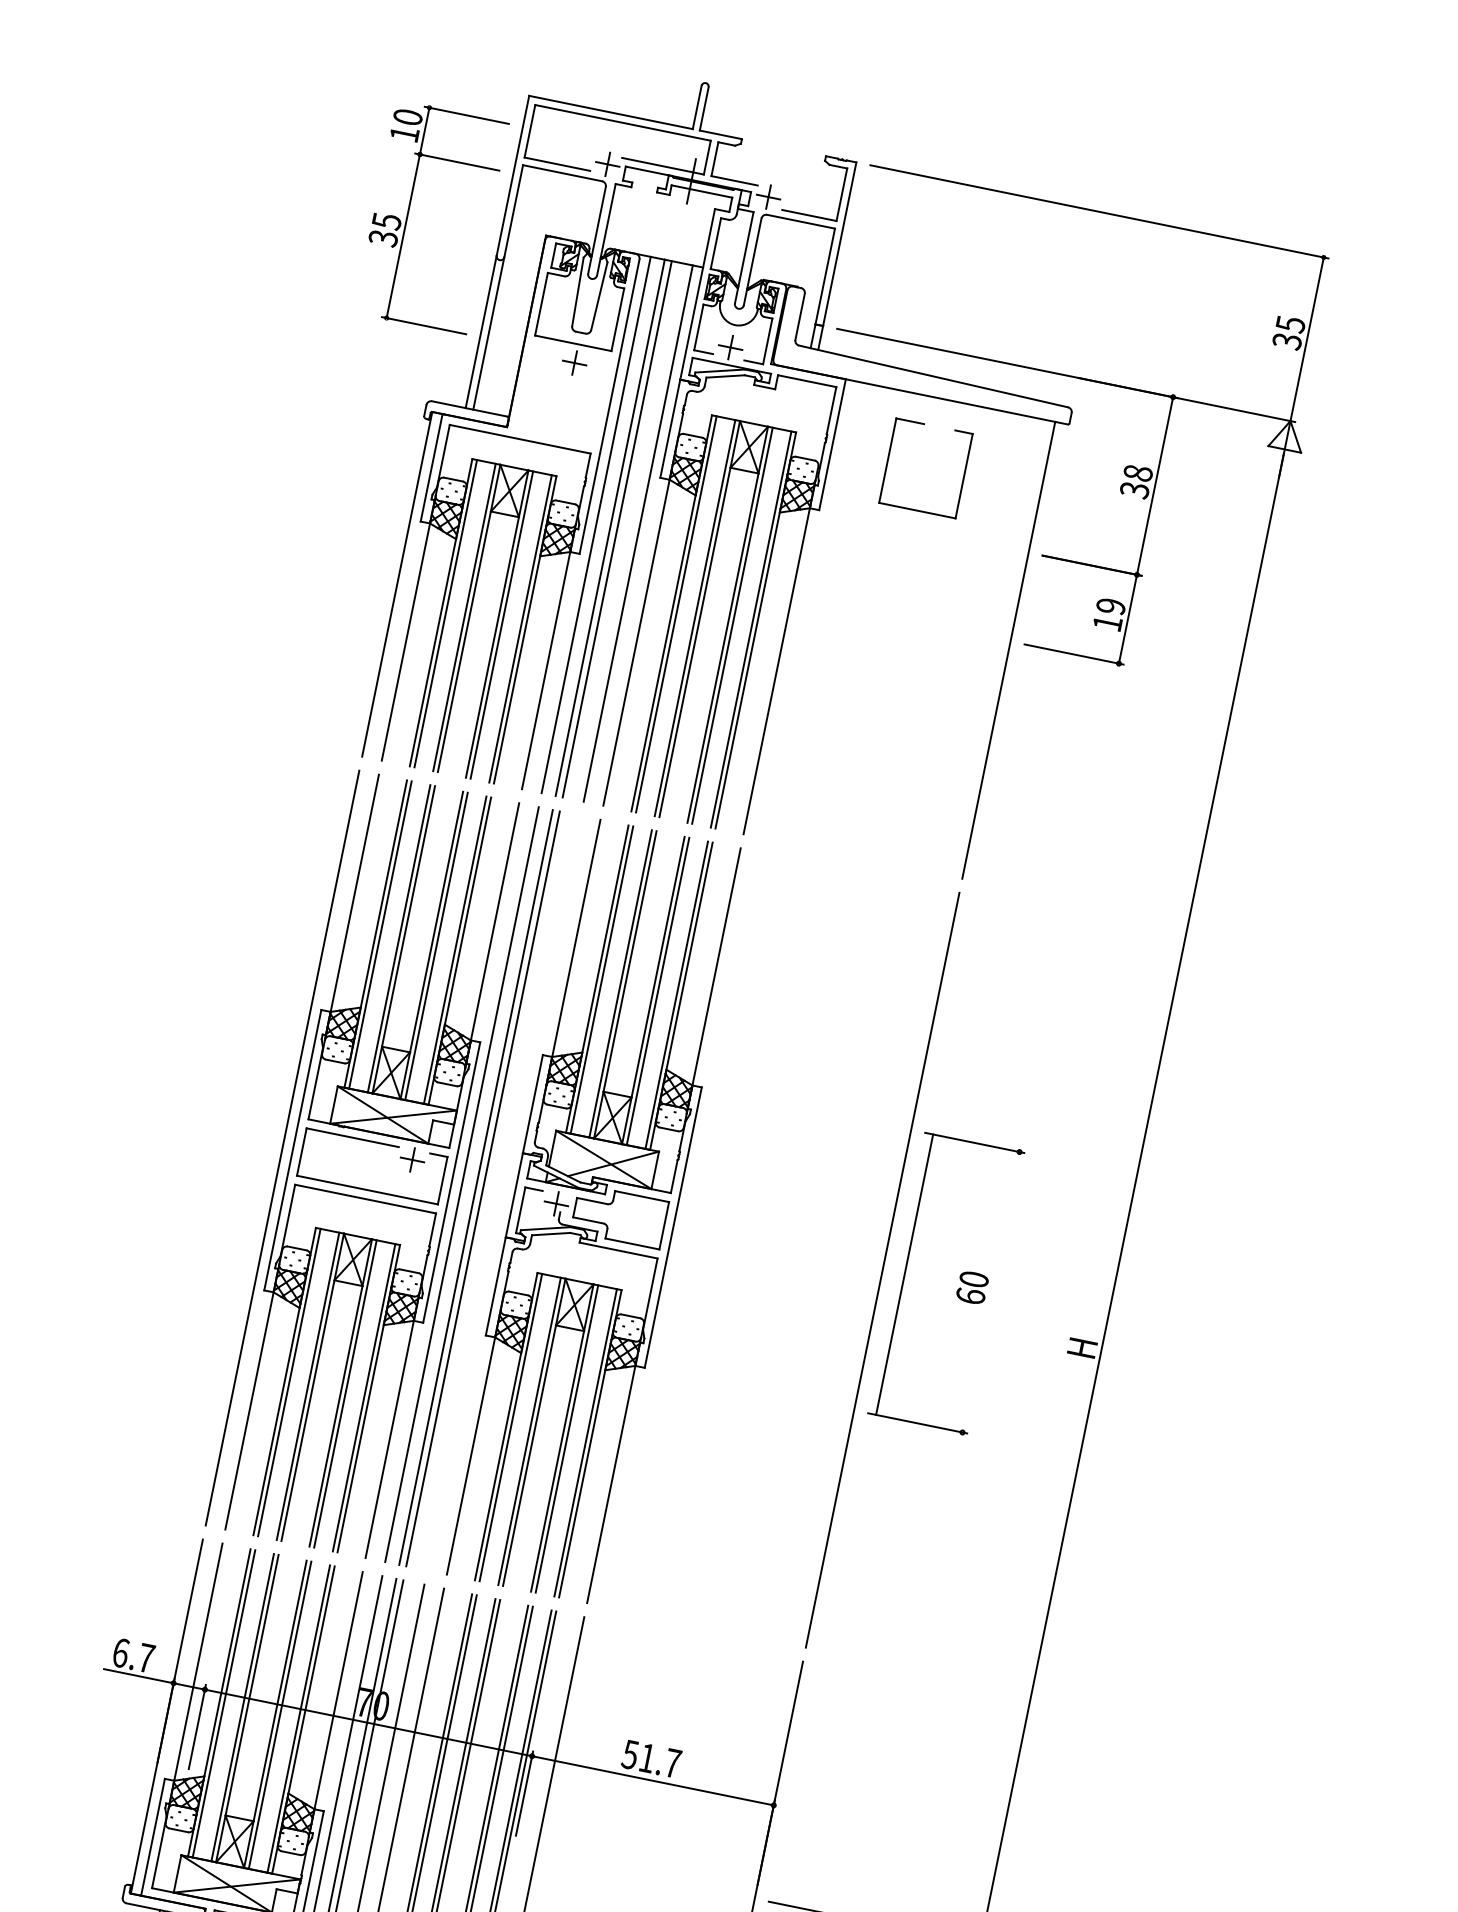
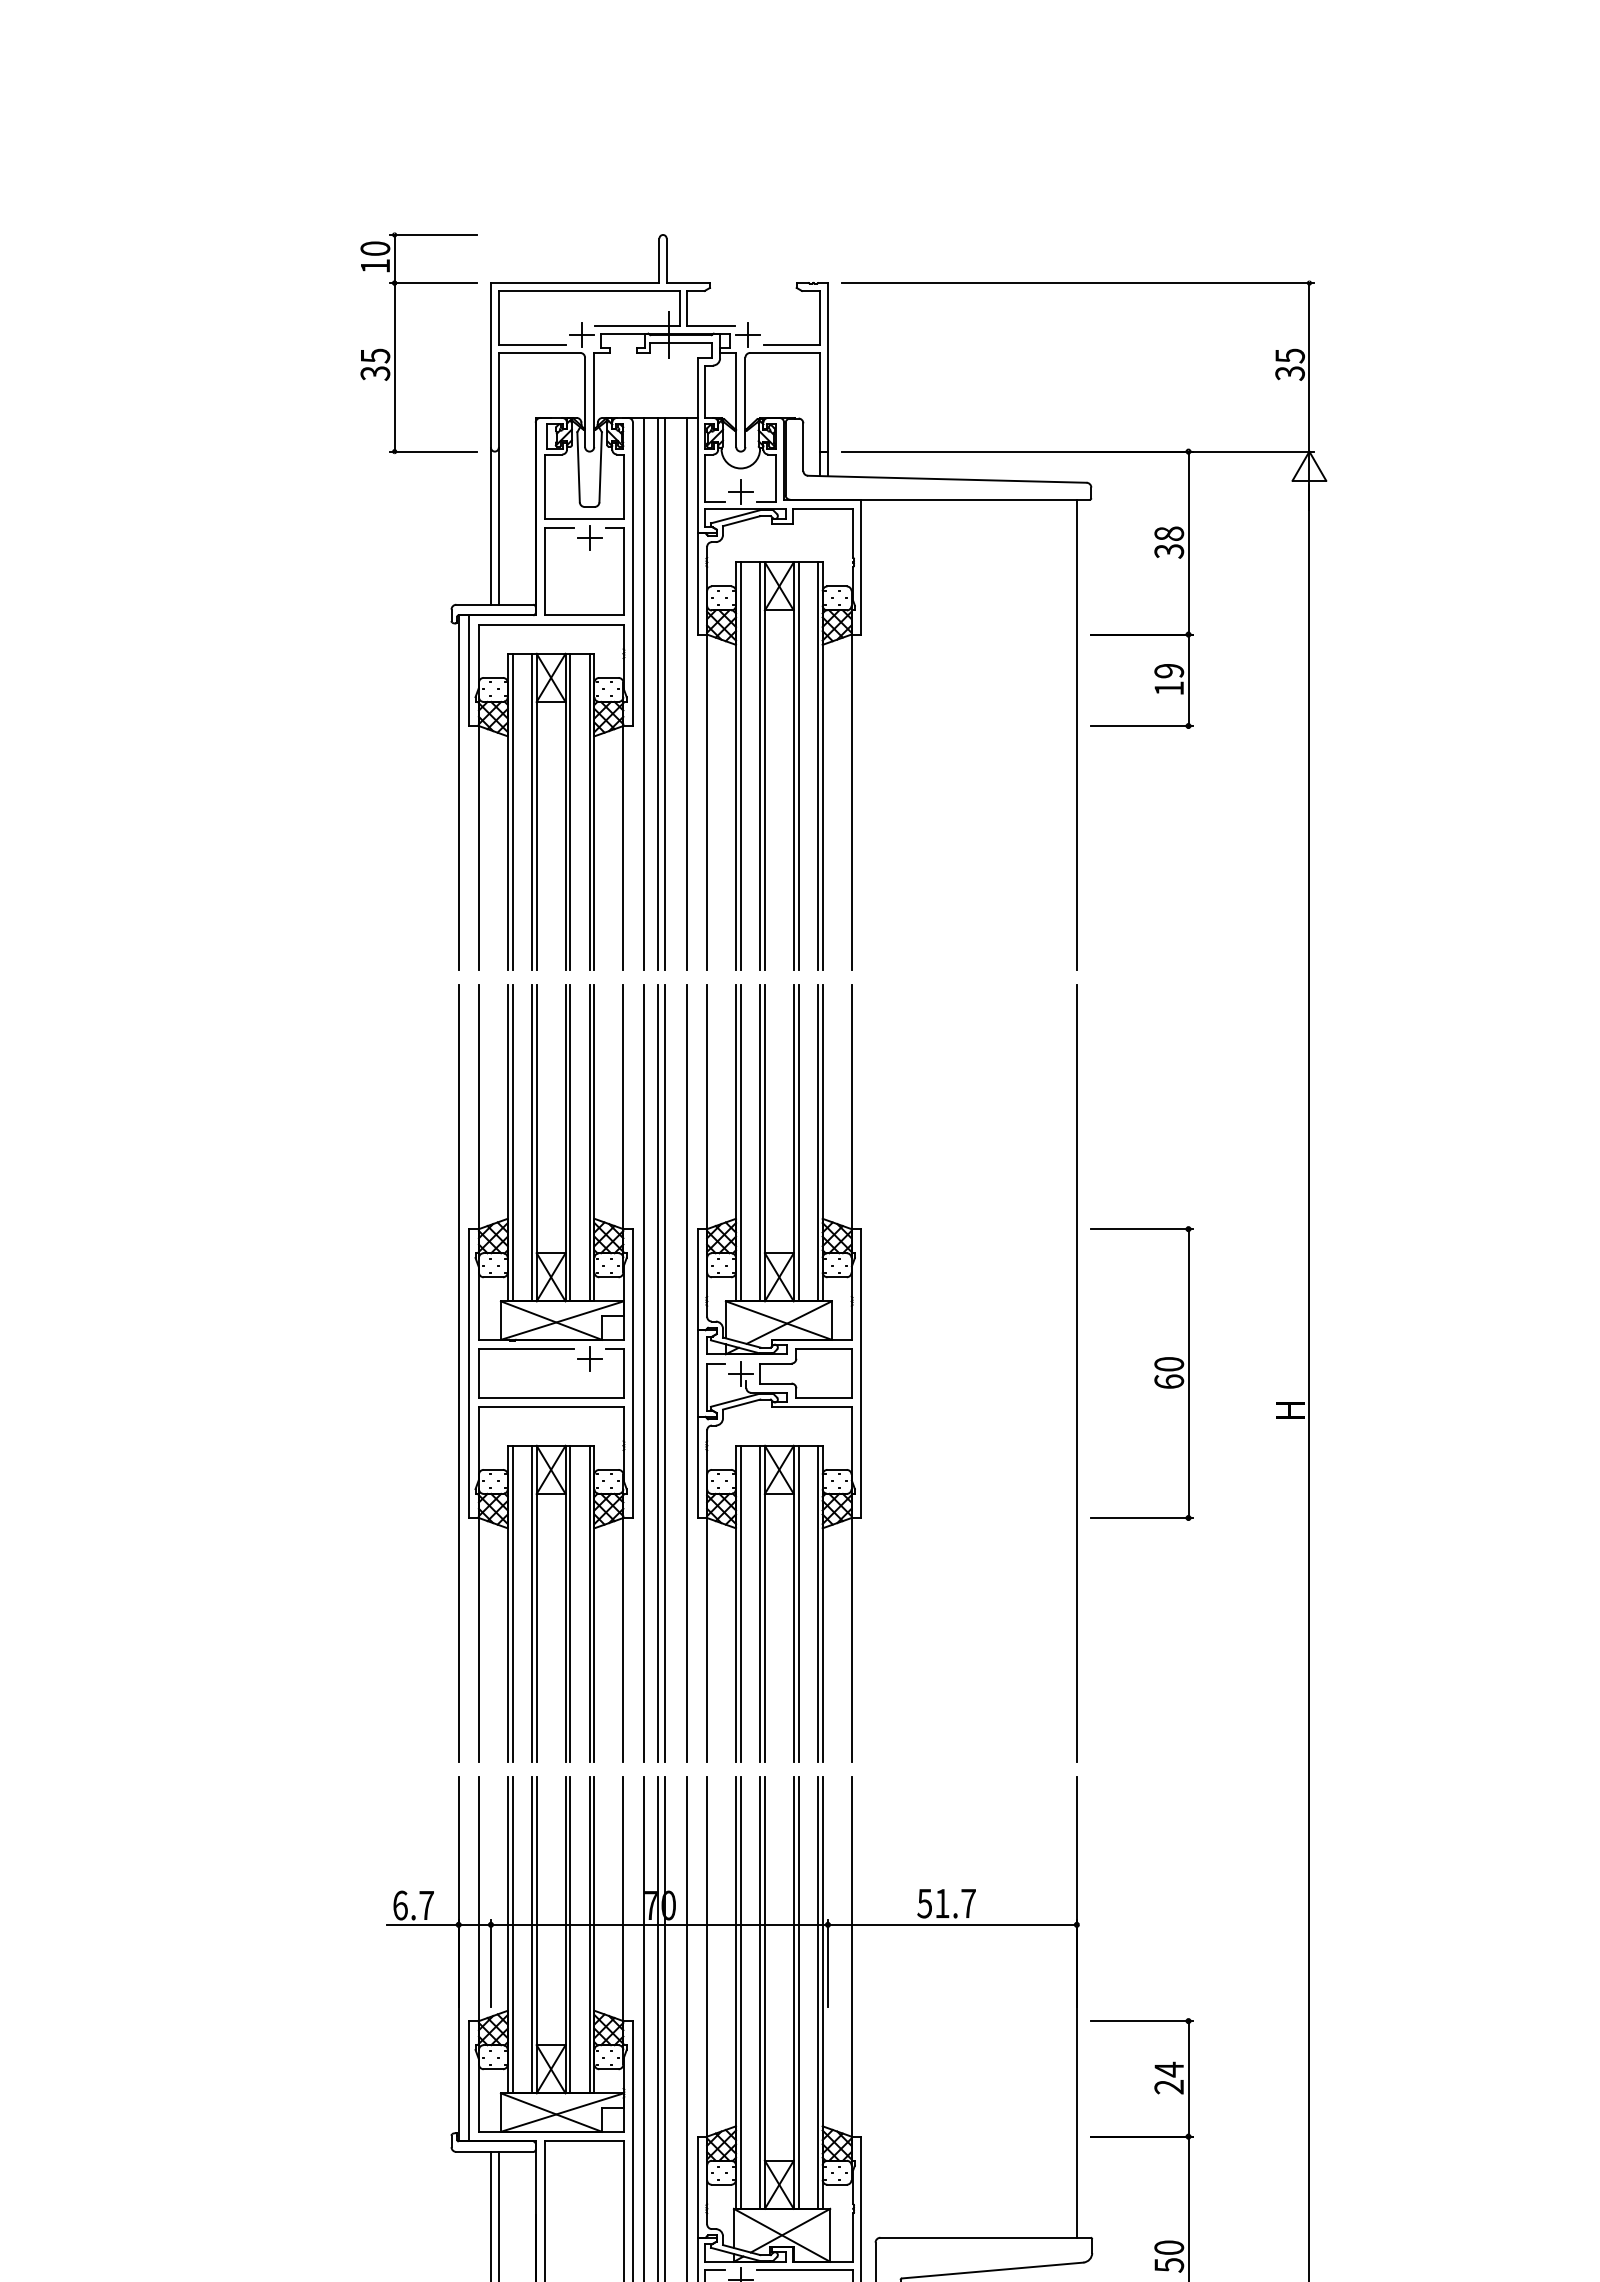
part: (408, 213) -> (395, 343), moved
part: (888, 460) -> (545, 571), moved
line: (503, 1193) -> (686, 1373), added
line: (904, 1274) -> (1188, 1373), moved

